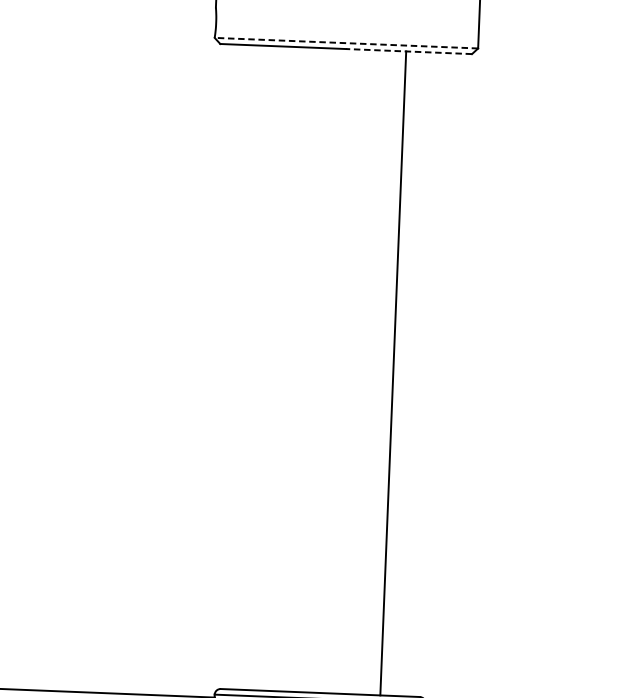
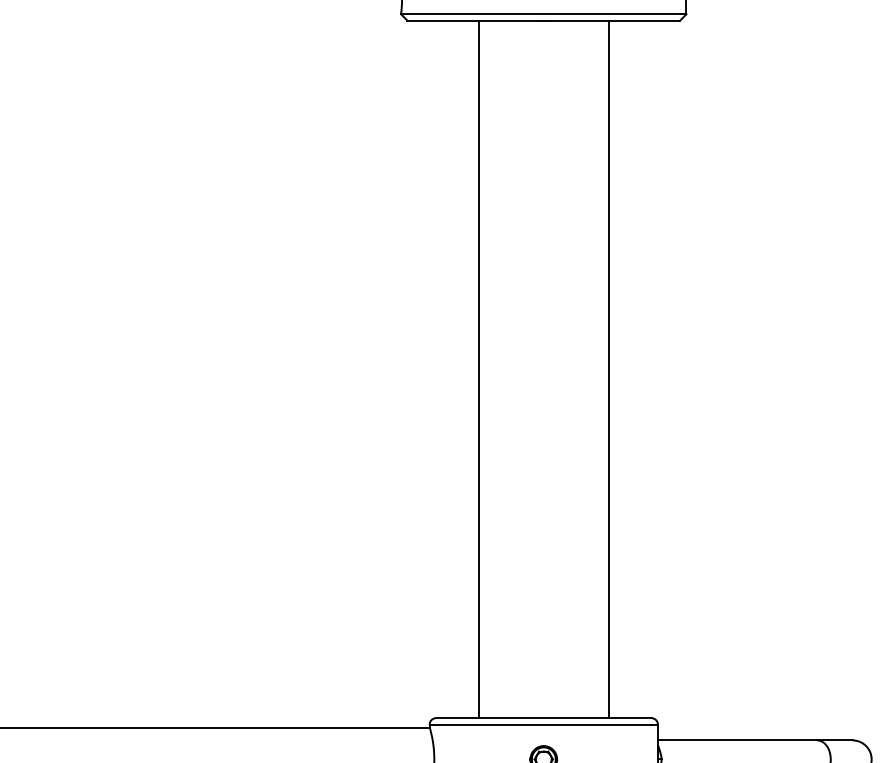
line: (346, 43) -> (543, 14), dashed -> solid
line: (408, 51) -> (611, 20), dashed -> solid
line: (272, 368) -> (478, 369), added

